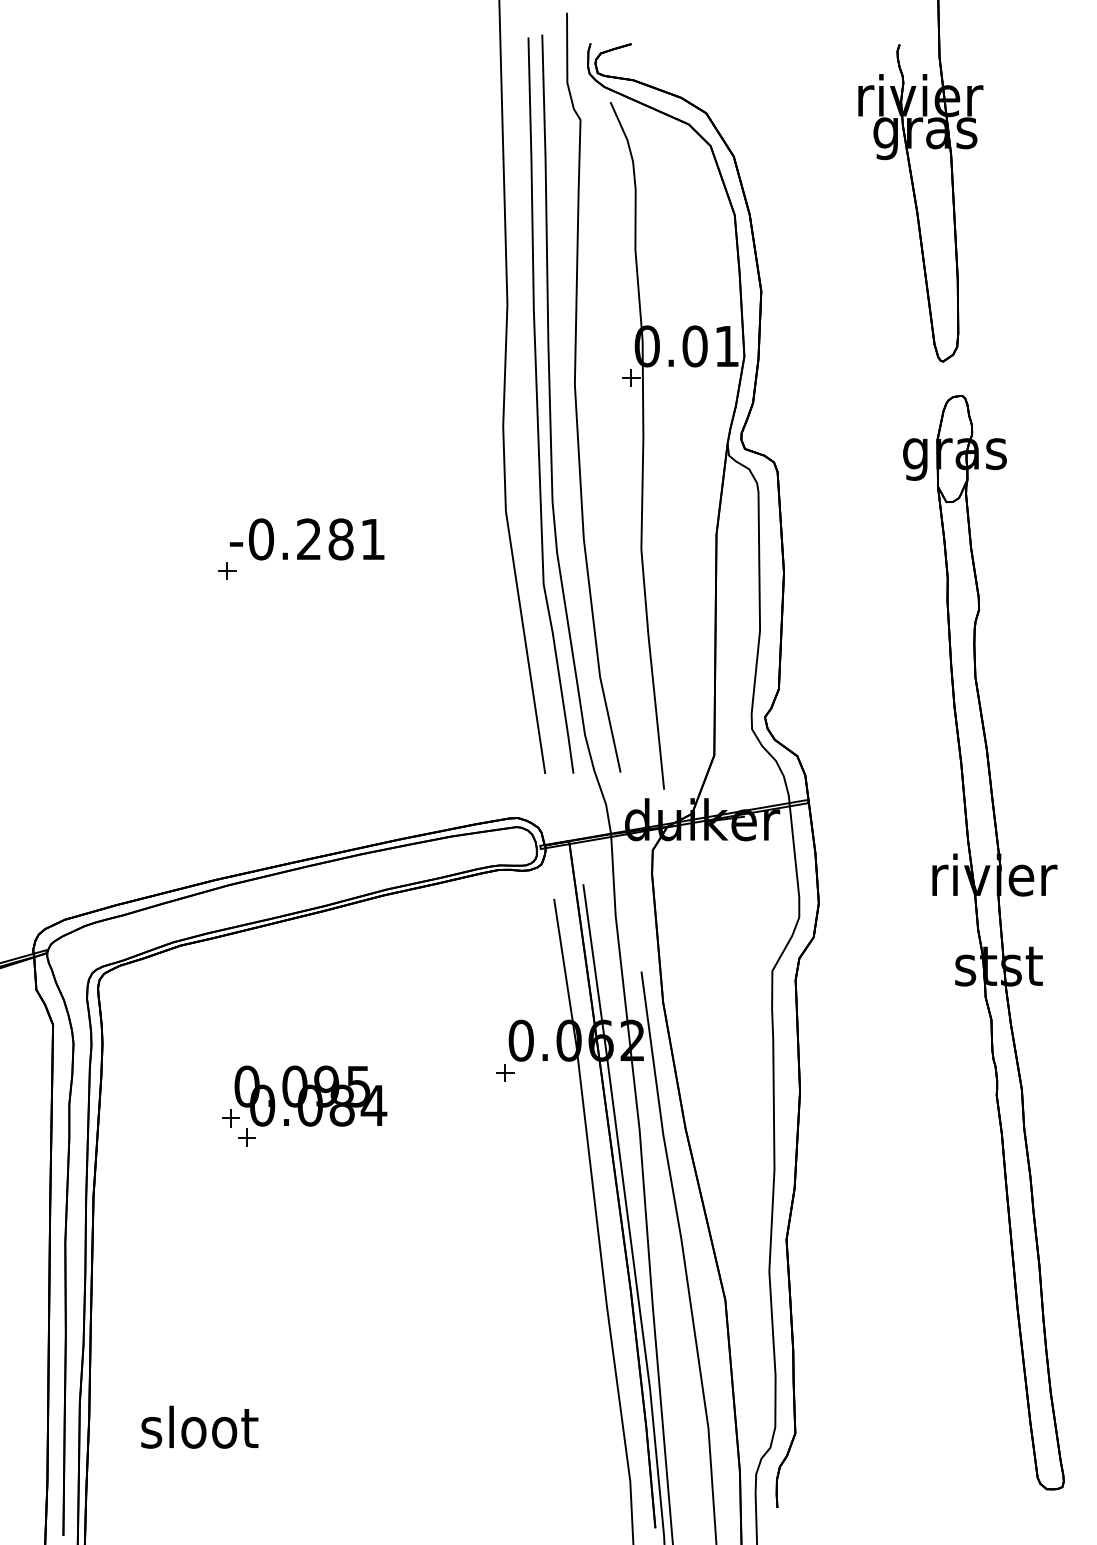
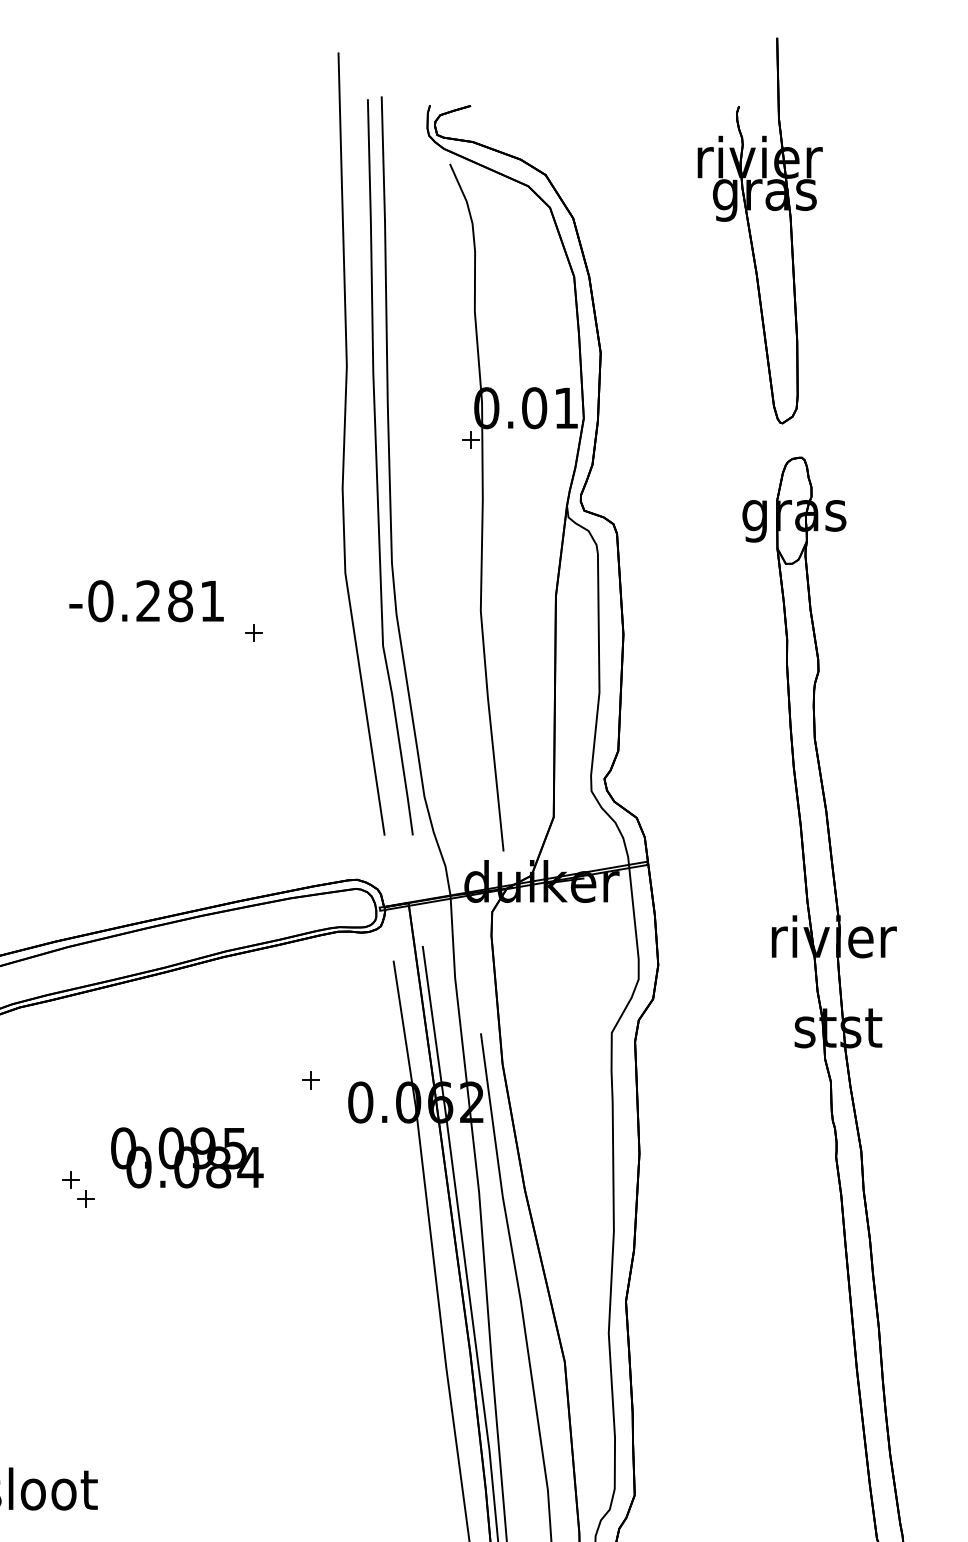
curve: (576, 392) -> (415, 454), removed
part: (227, 570) -> (253, 632), moved
part: (505, 1072) -> (310, 1080), moved
text: (310, 1095) -> (186, 1157), moved

